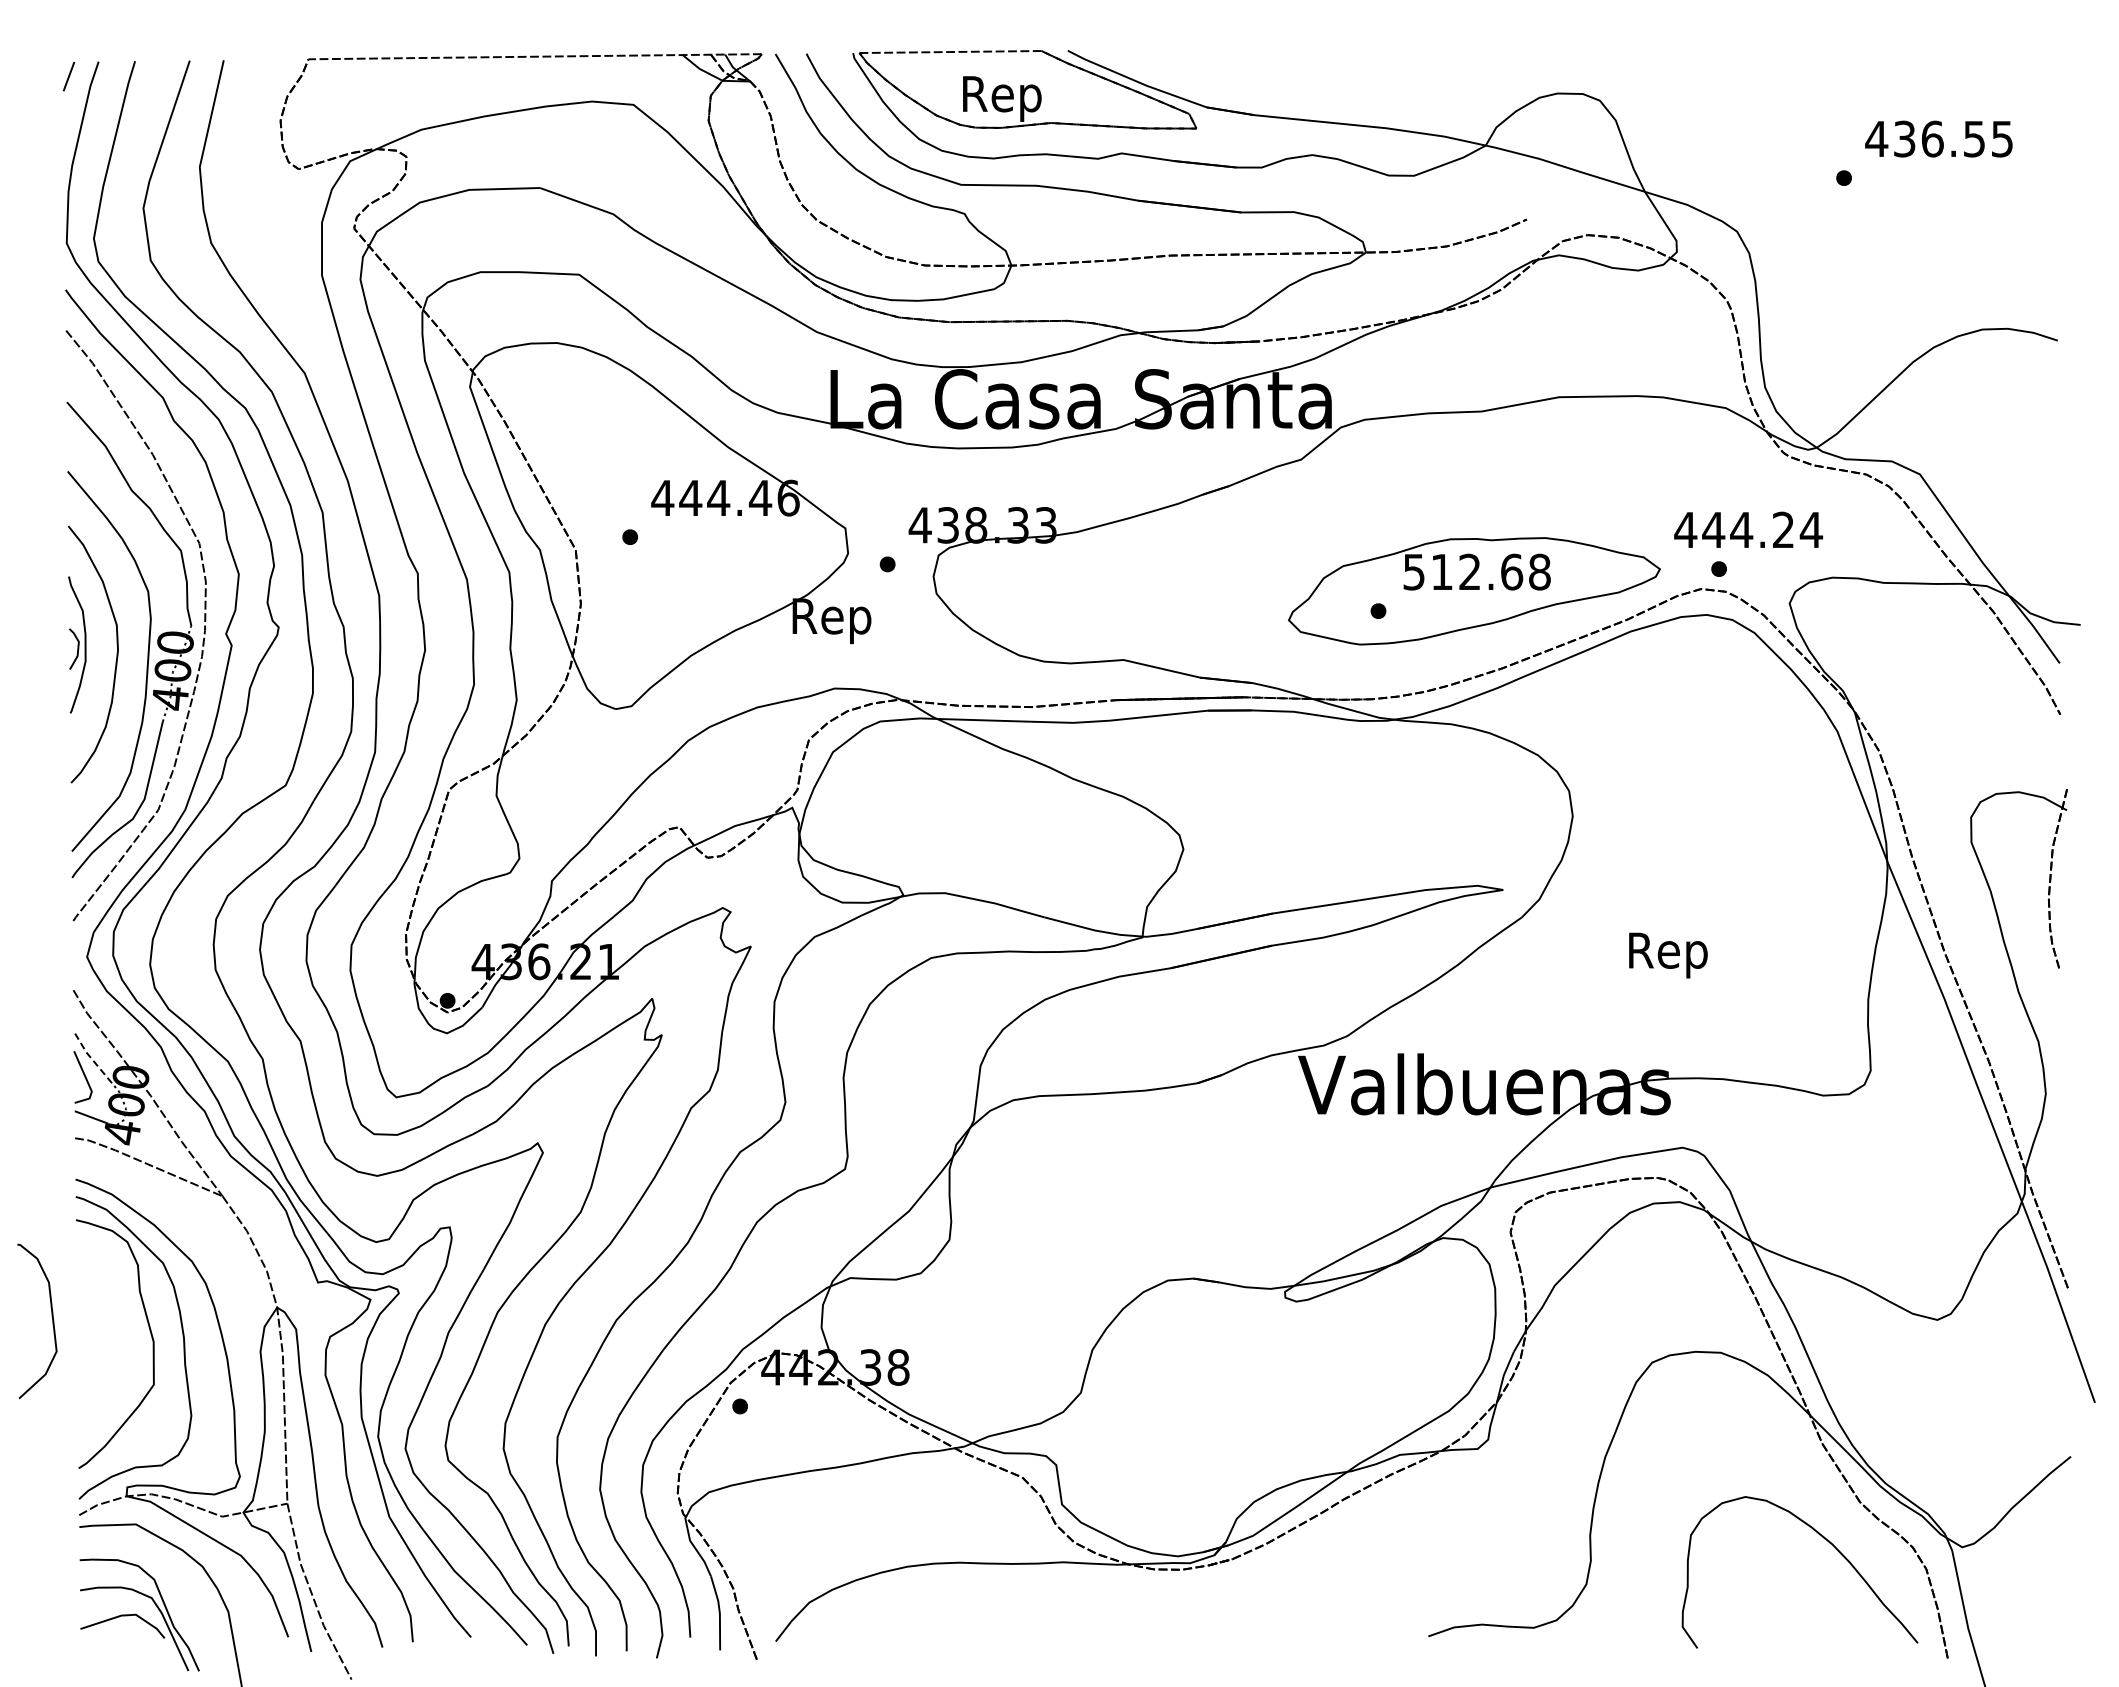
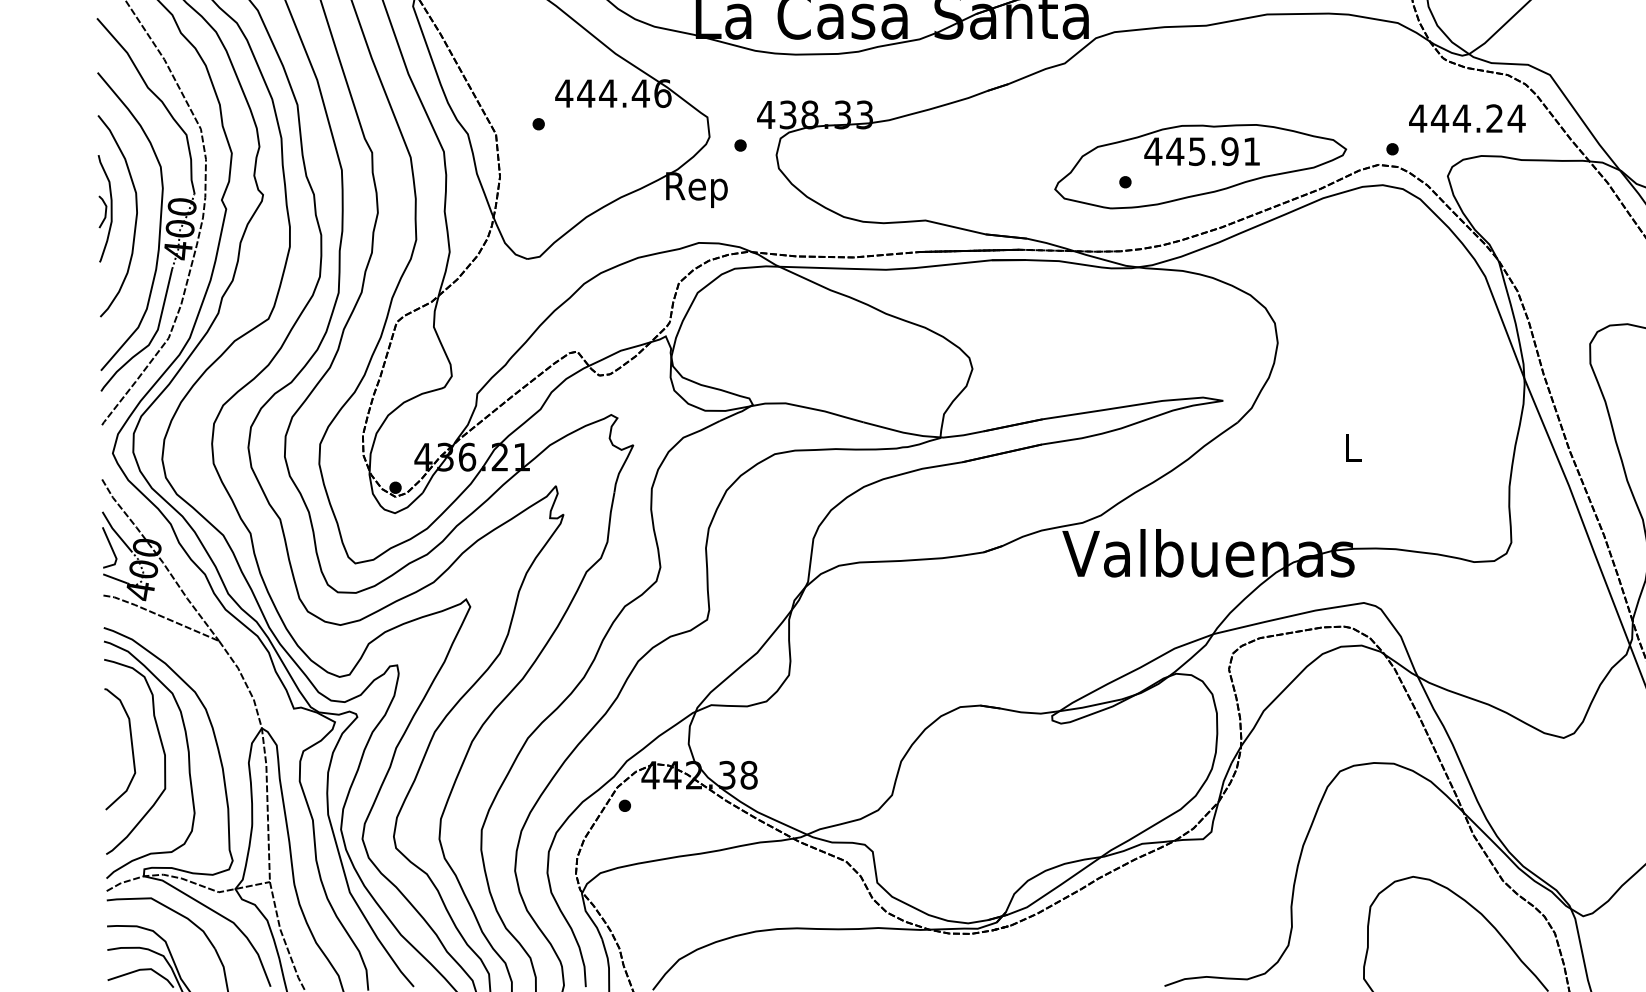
text: (1748, 529) -> (1467, 118), moved
text: (1476, 571) -> (1202, 151), 512.68 -> 445.91
text: (1668, 955) -> (1352, 452), Rep -> L
line: (90, 1057) -> (115, 532), dashed -> solid
curve: (51, 1316) -> (131, 745), moved

